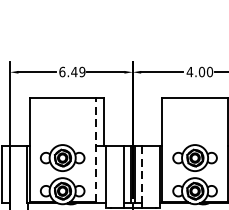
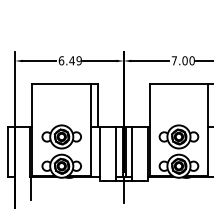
text: (190, 71) -> (174, 60), 4.00 -> 7.00
line: (96, 149) -> (91, 129), dashed -> solid
line: (141, 175) -> (131, 152), dashed -> solid

